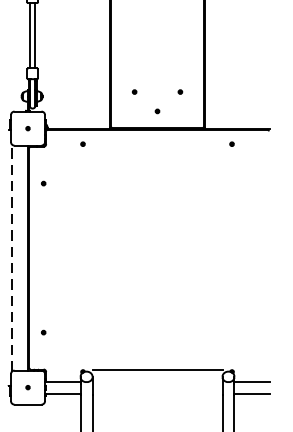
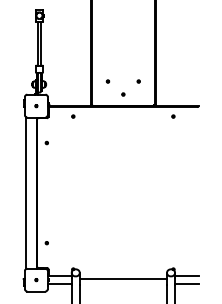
line: (11, 257) -> (25, 192), dashed -> solid
line: (157, 370) -> (123, 279), moved

